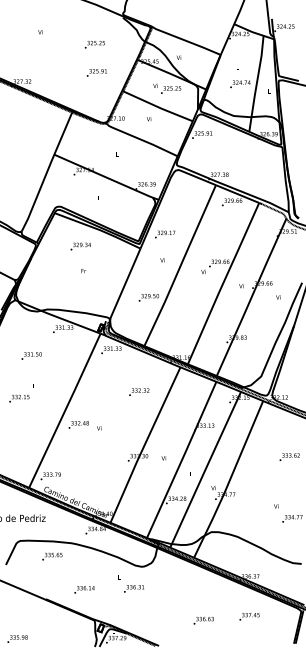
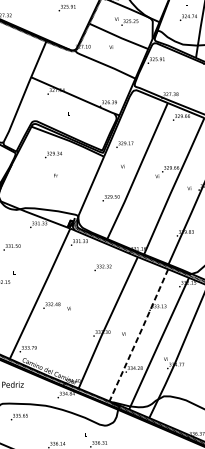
text: (139, 391) -> (103, 267), moved
line: (181, 460) -> (138, 335), solid -> dashed
text: (52, 556) -> (19, 416), moved

